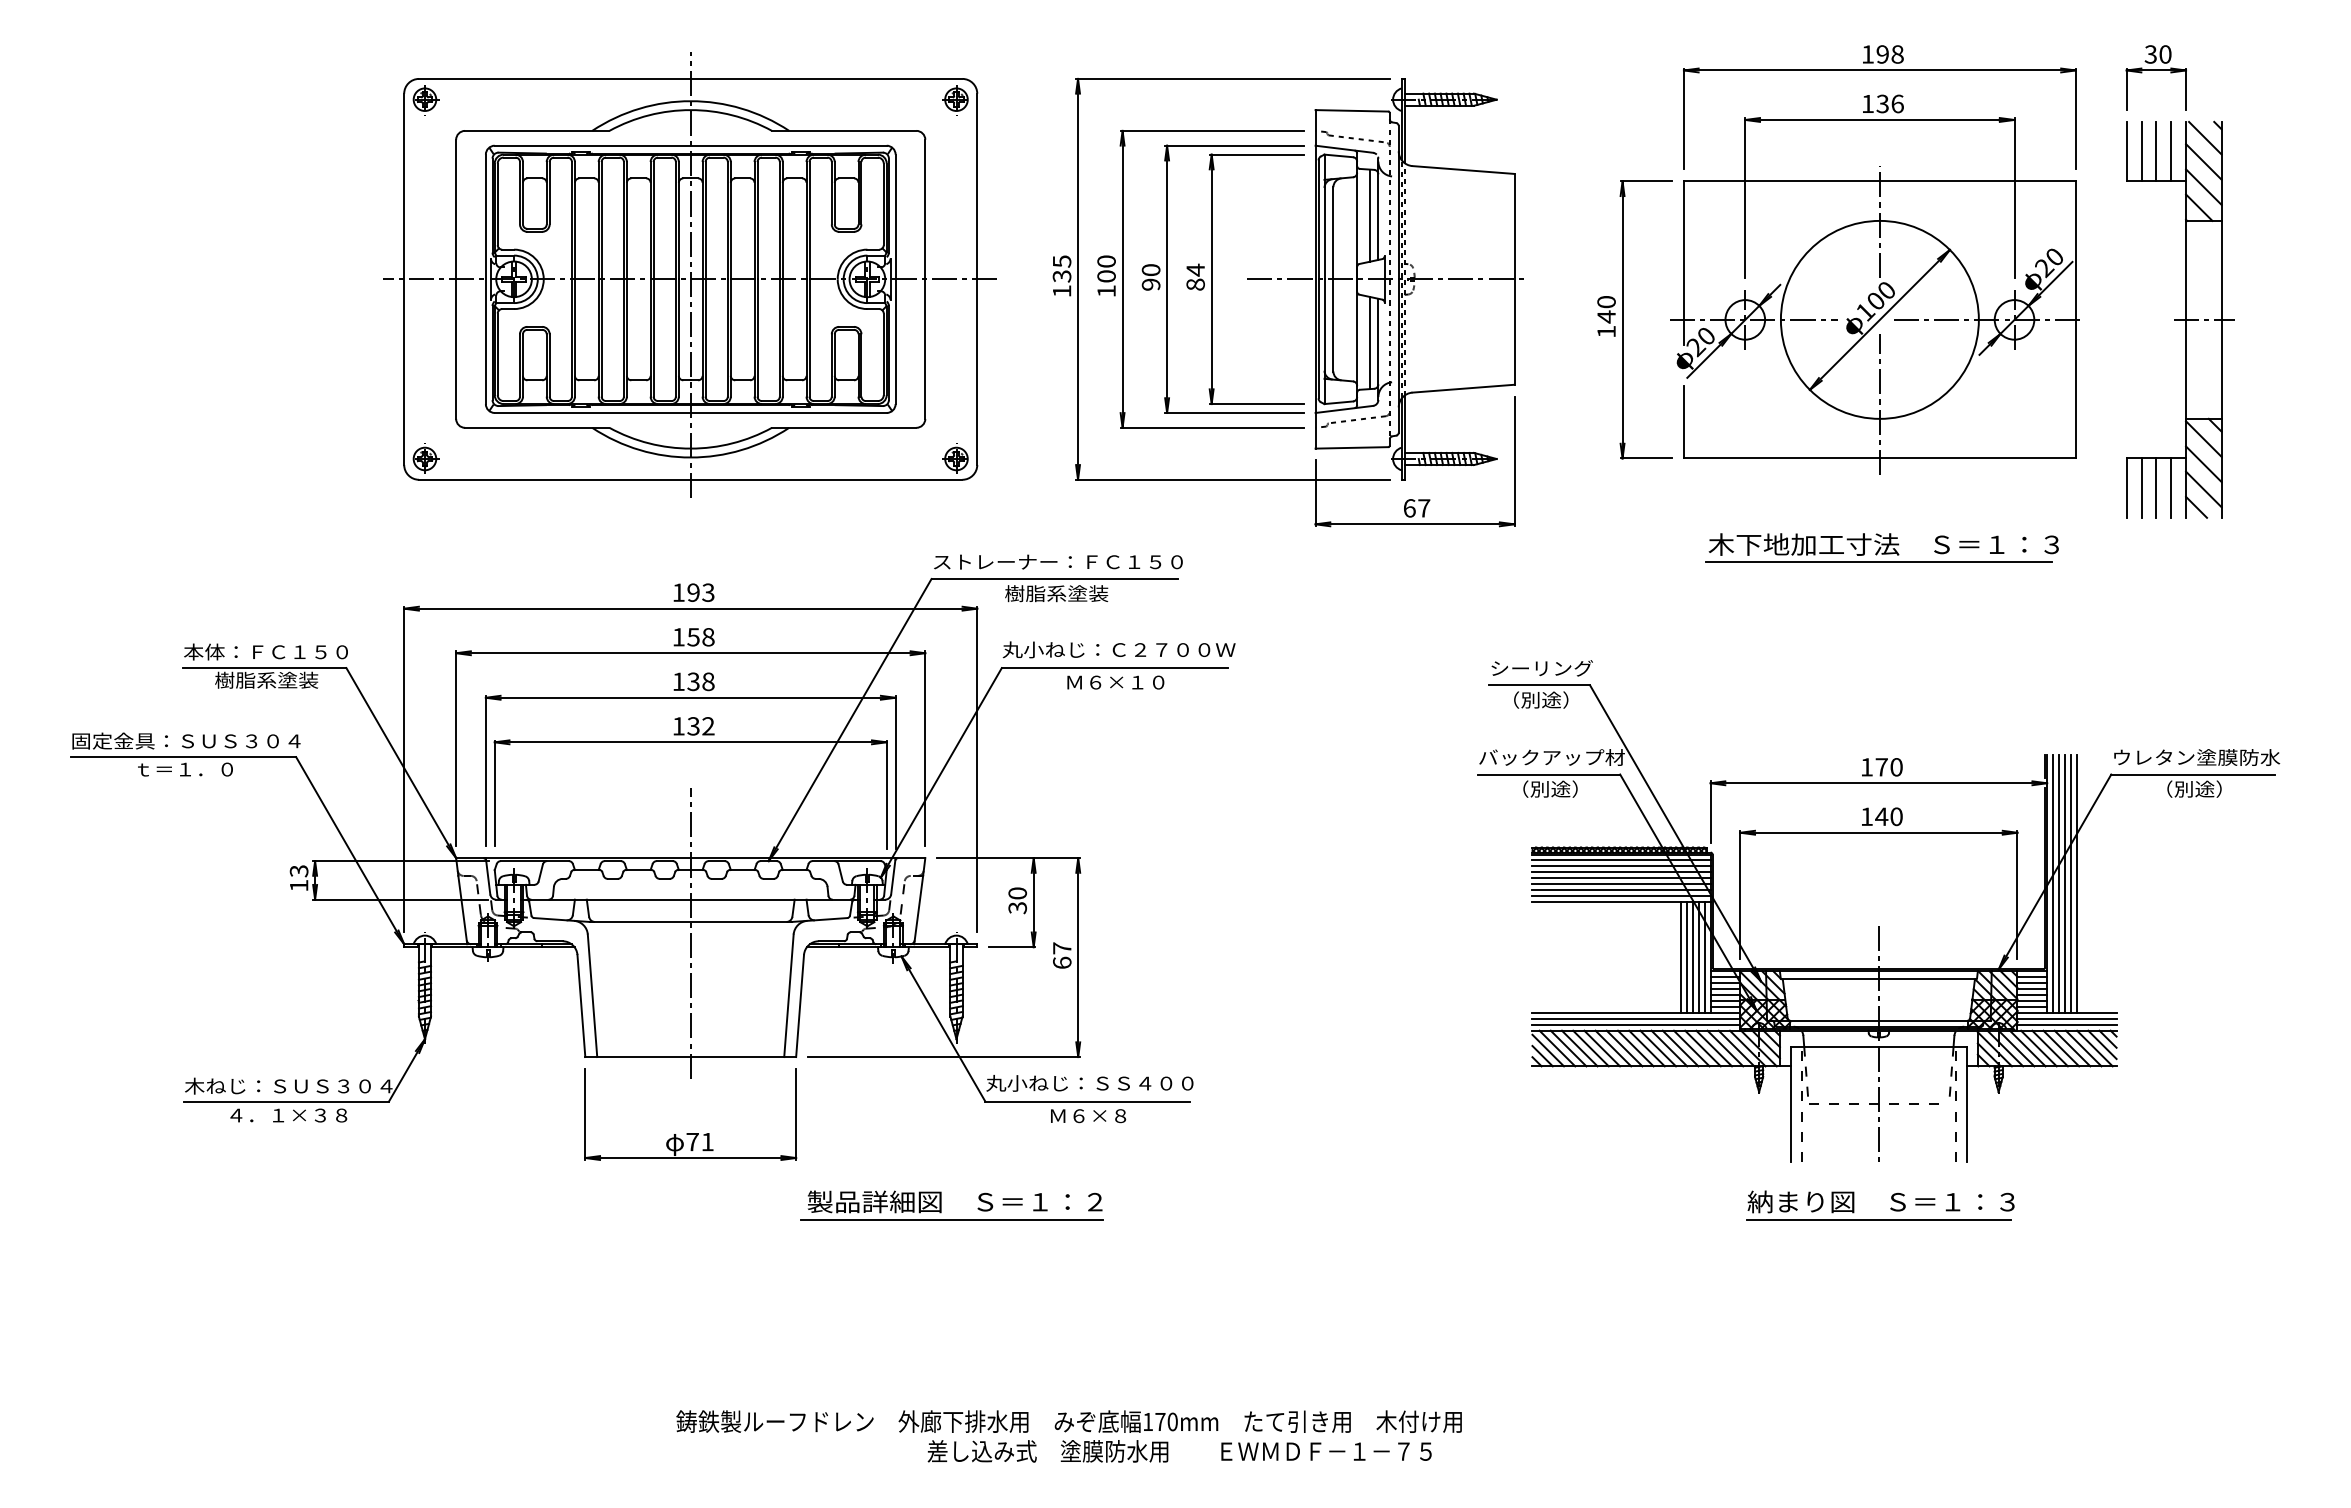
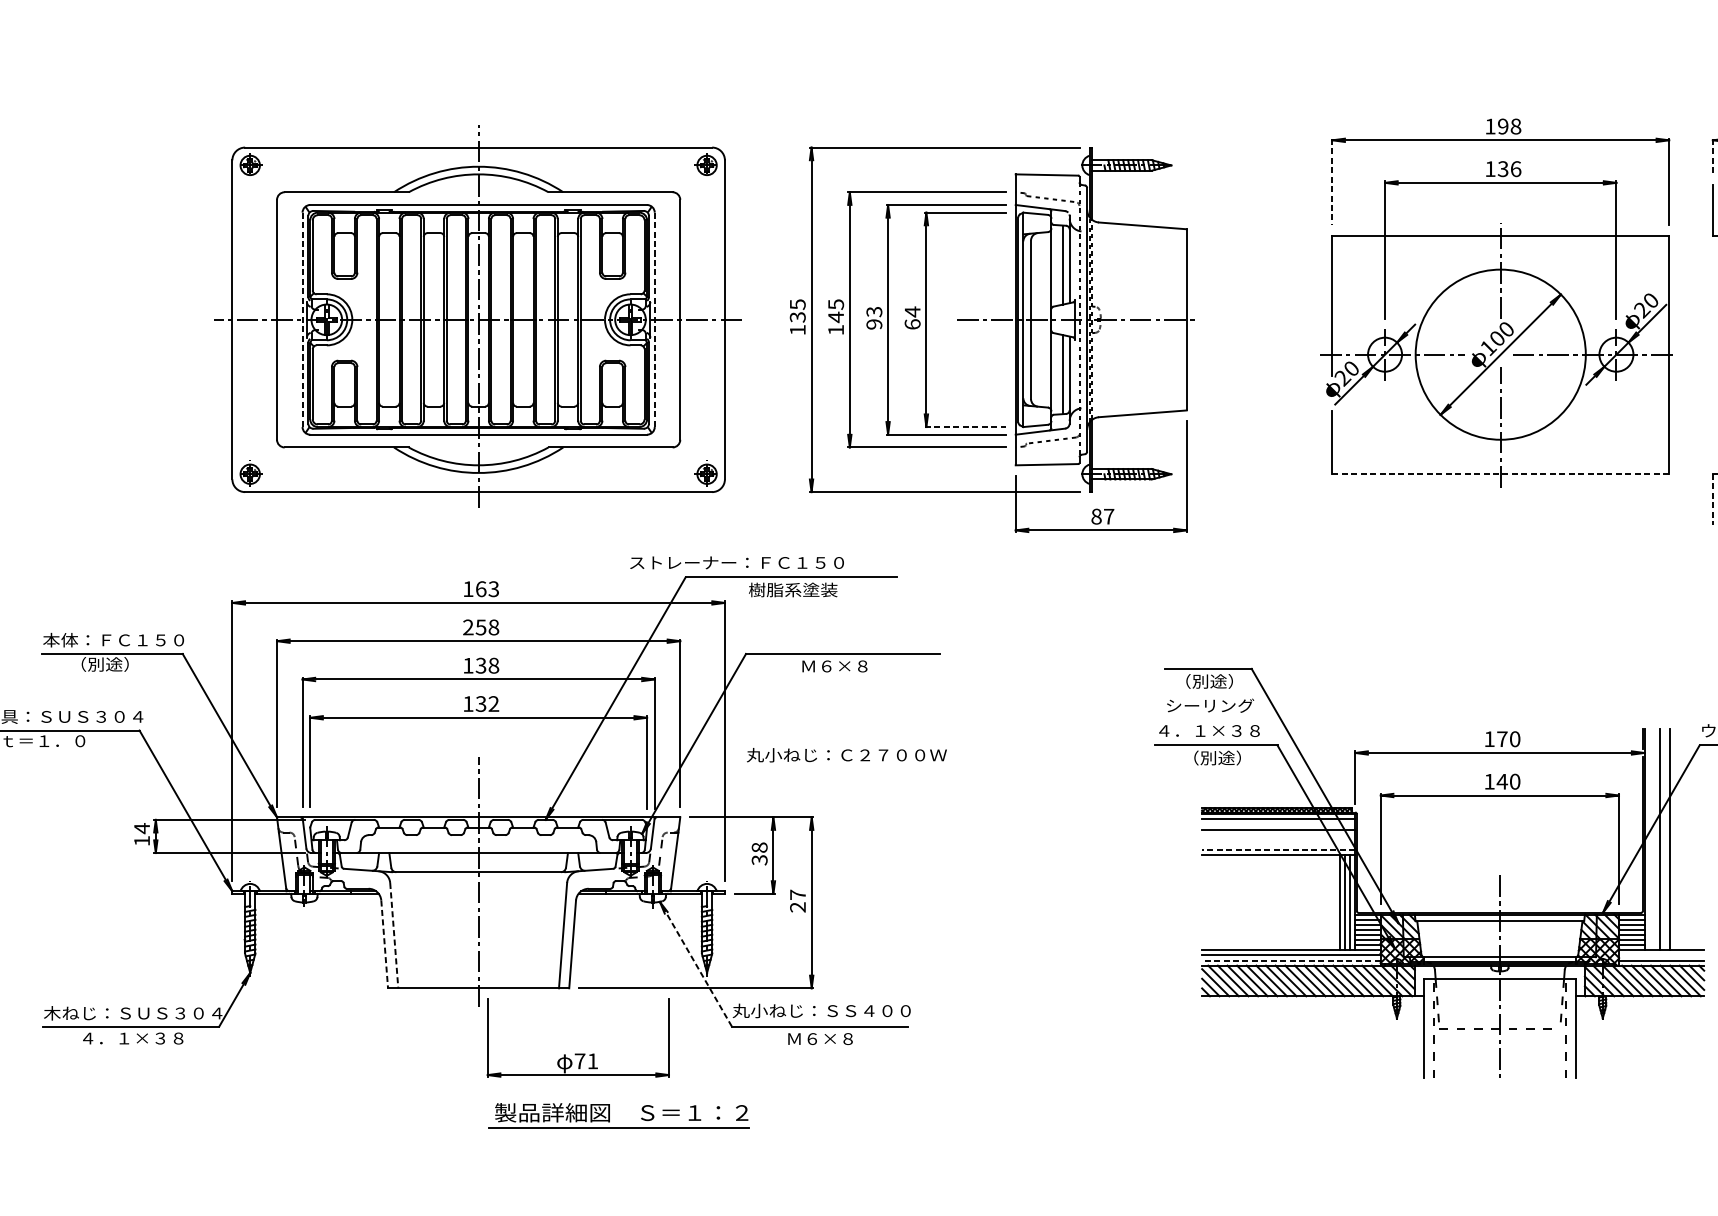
line: (2126, 89) -> (1712, 156), solid -> dashed
line: (1683, 119) -> (1331, 182), solid -> dashed
text: (1106, 269) -> (836, 311), 100 -> 145
text: (1151, 270) -> (874, 312), 90 -> 93
line: (485, 279) -> (302, 319), solid -> dashed
line: (895, 279) -> (654, 319), solid -> dashed
text: (1195, 284) -> (912, 324), 84 -> 64
part: (1623, 319) -> (1280, 354), removed
line: (1256, 404) -> (964, 427), solid -> dashed
line: (1879, 458) -> (1500, 473), solid -> dashed
line: (2126, 488) -> (1712, 499), solid -> dashed
text: (1409, 508) -> (1096, 516), 67 -> 87
part: (1881, 547) -> (1502, 550), removed
text: (1058, 561) -> (737, 562), moved
text: (693, 592) -> (481, 589), 193 -> 163
text: (678, 637) -> (468, 627), 158 -> 258
text: (1118, 649) -> (846, 754), moved
text: (1541, 668) -> (1209, 705), moved
text: (266, 679) -> (114, 663), 樹脂系塗装 -> （別途）
text: (1148, 682) -> (872, 666), Ｍ６×１０ -> Ｍ６×８
text: (1551, 757) -> (1218, 730), バックアップ材 -> ４．１×３８
line: (1621, 866) -> (1278, 824), removed
text: (298, 870) -> (141, 827), 13 -> 14
line: (1621, 878) -> (1278, 834), removed
line: (2053, 883) -> (1649, 839), removed
line: (2059, 883) -> (1655, 839), removed
line: (2070, 883) -> (1664, 839), removed
line: (1621, 884) -> (1278, 839), removed
line: (1621, 890) -> (1278, 845), removed
text: (1017, 893) -> (759, 847), 30 -> 38
line: (1621, 896) -> (1278, 850), solid -> dashed
line: (1680, 957) -> (1329, 902), removed
line: (1686, 957) -> (1334, 902), removed
text: (1062, 962) -> (798, 907), 67 -> 27
line: (592, 996) -> (394, 936), solid -> dashed
line: (581, 1006) -> (384, 944), solid -> dashed
line: (2066, 1018) -> (1661, 955), removed
line: (1636, 1024) -> (1291, 960), solid -> dashed
line: (943, 1029) -> (695, 964), solid -> dashed
part: (690, 1133) -> (578, 1053), moved
part: (941, 1205) -> (609, 1115), moved
part: (1890, 1208) -> (1509, 1118), removed

